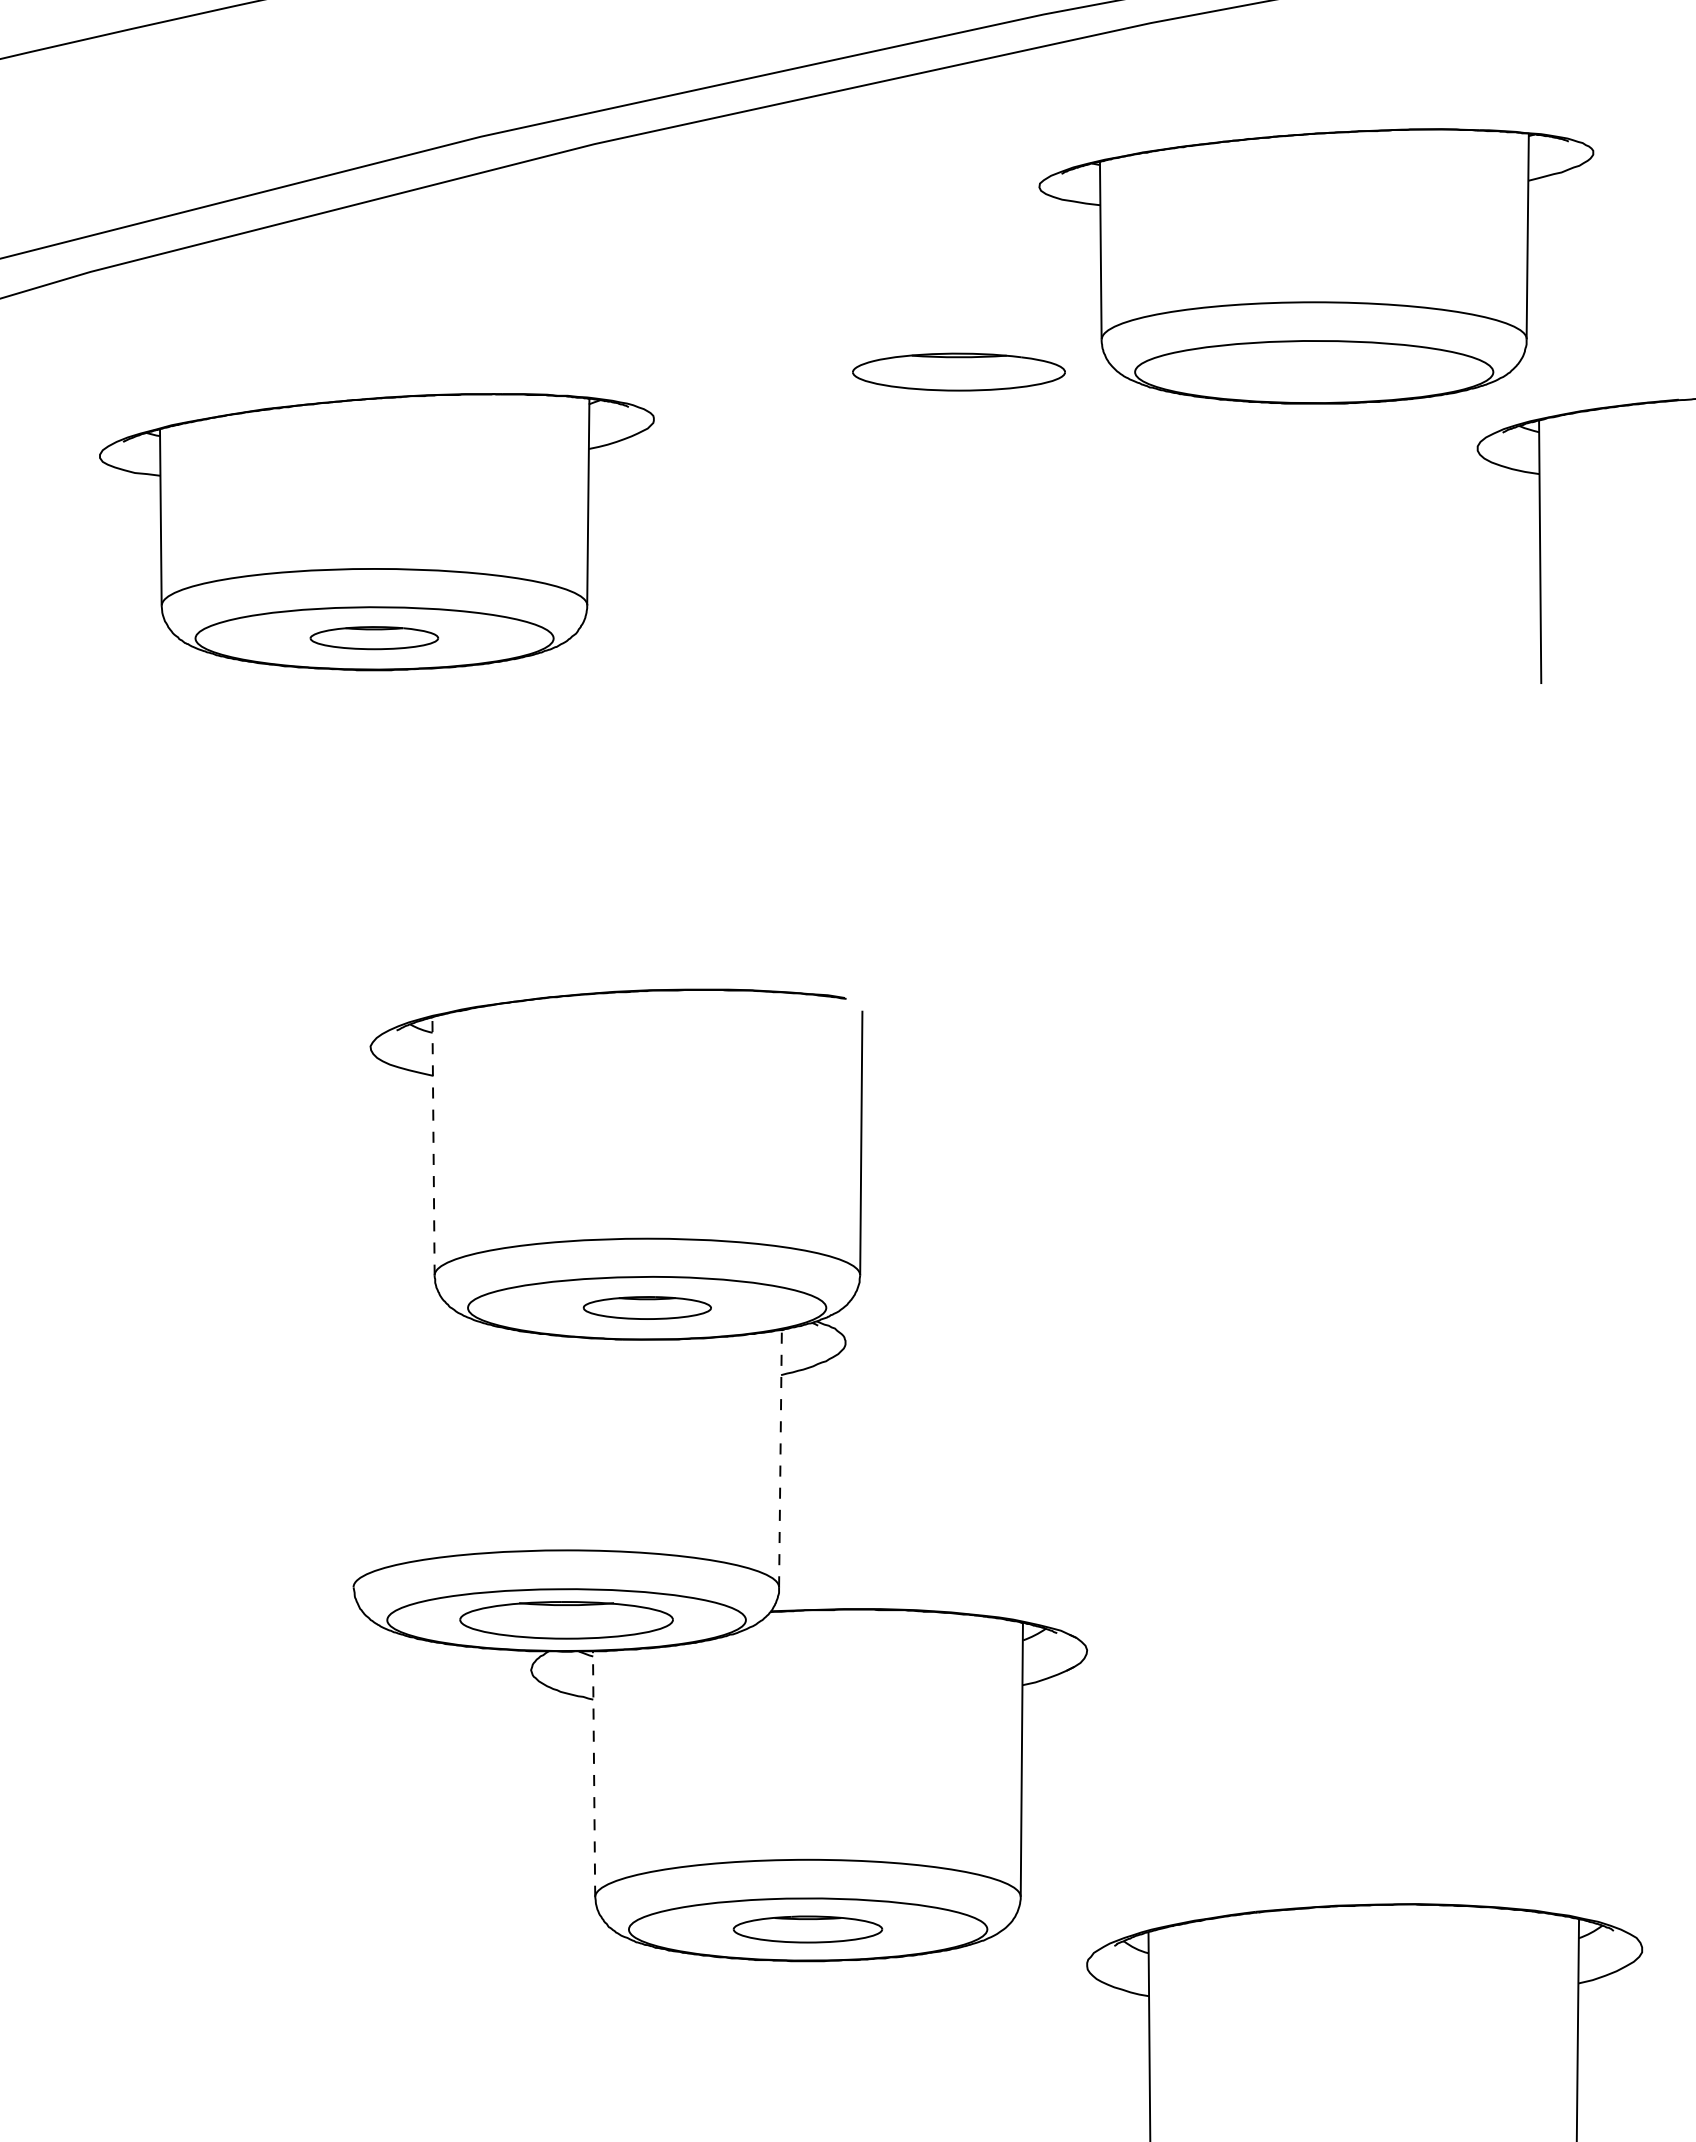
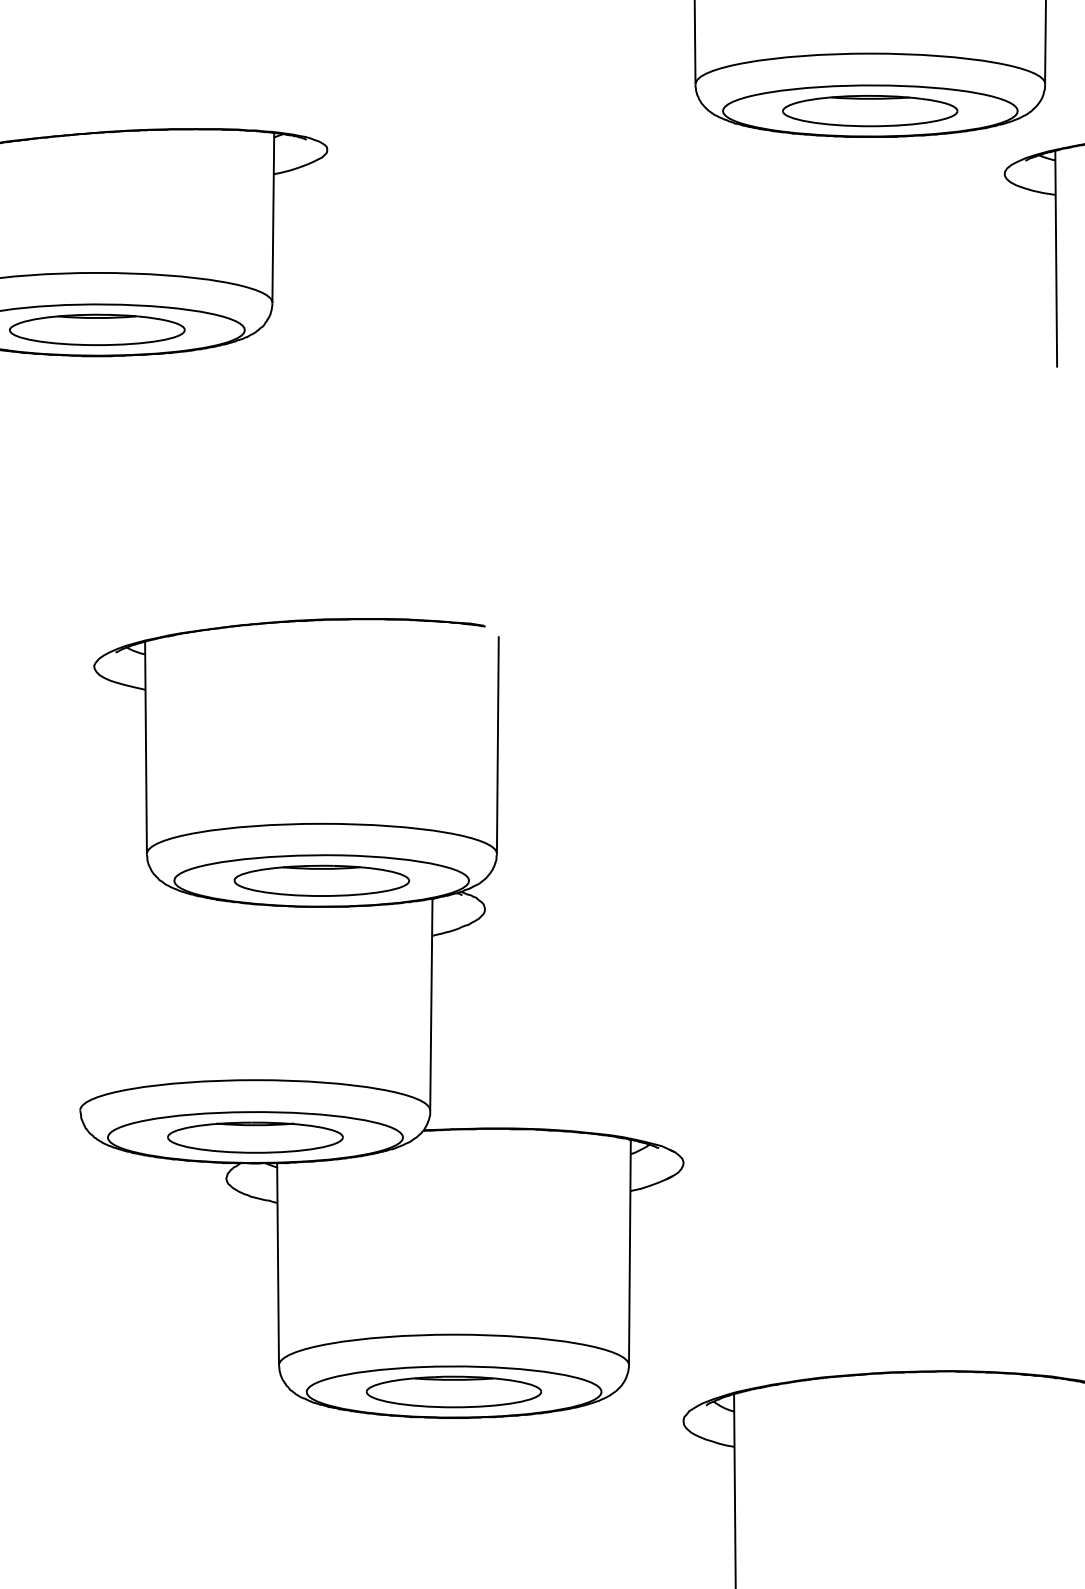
part: (958, 371) -> (869, 110), moved
part: (374, 637) -> (97, 329), size x1.67
line: (433, 1146) -> (145, 747), dashed -> solid
part: (647, 1307) -> (321, 880), size x1.67
line: (780, 1458) -> (431, 1004), dashed -> solid
line: (594, 1774) -> (278, 1264), dashed -> solid
part: (807, 1929) -> (453, 1391), size x1.43

